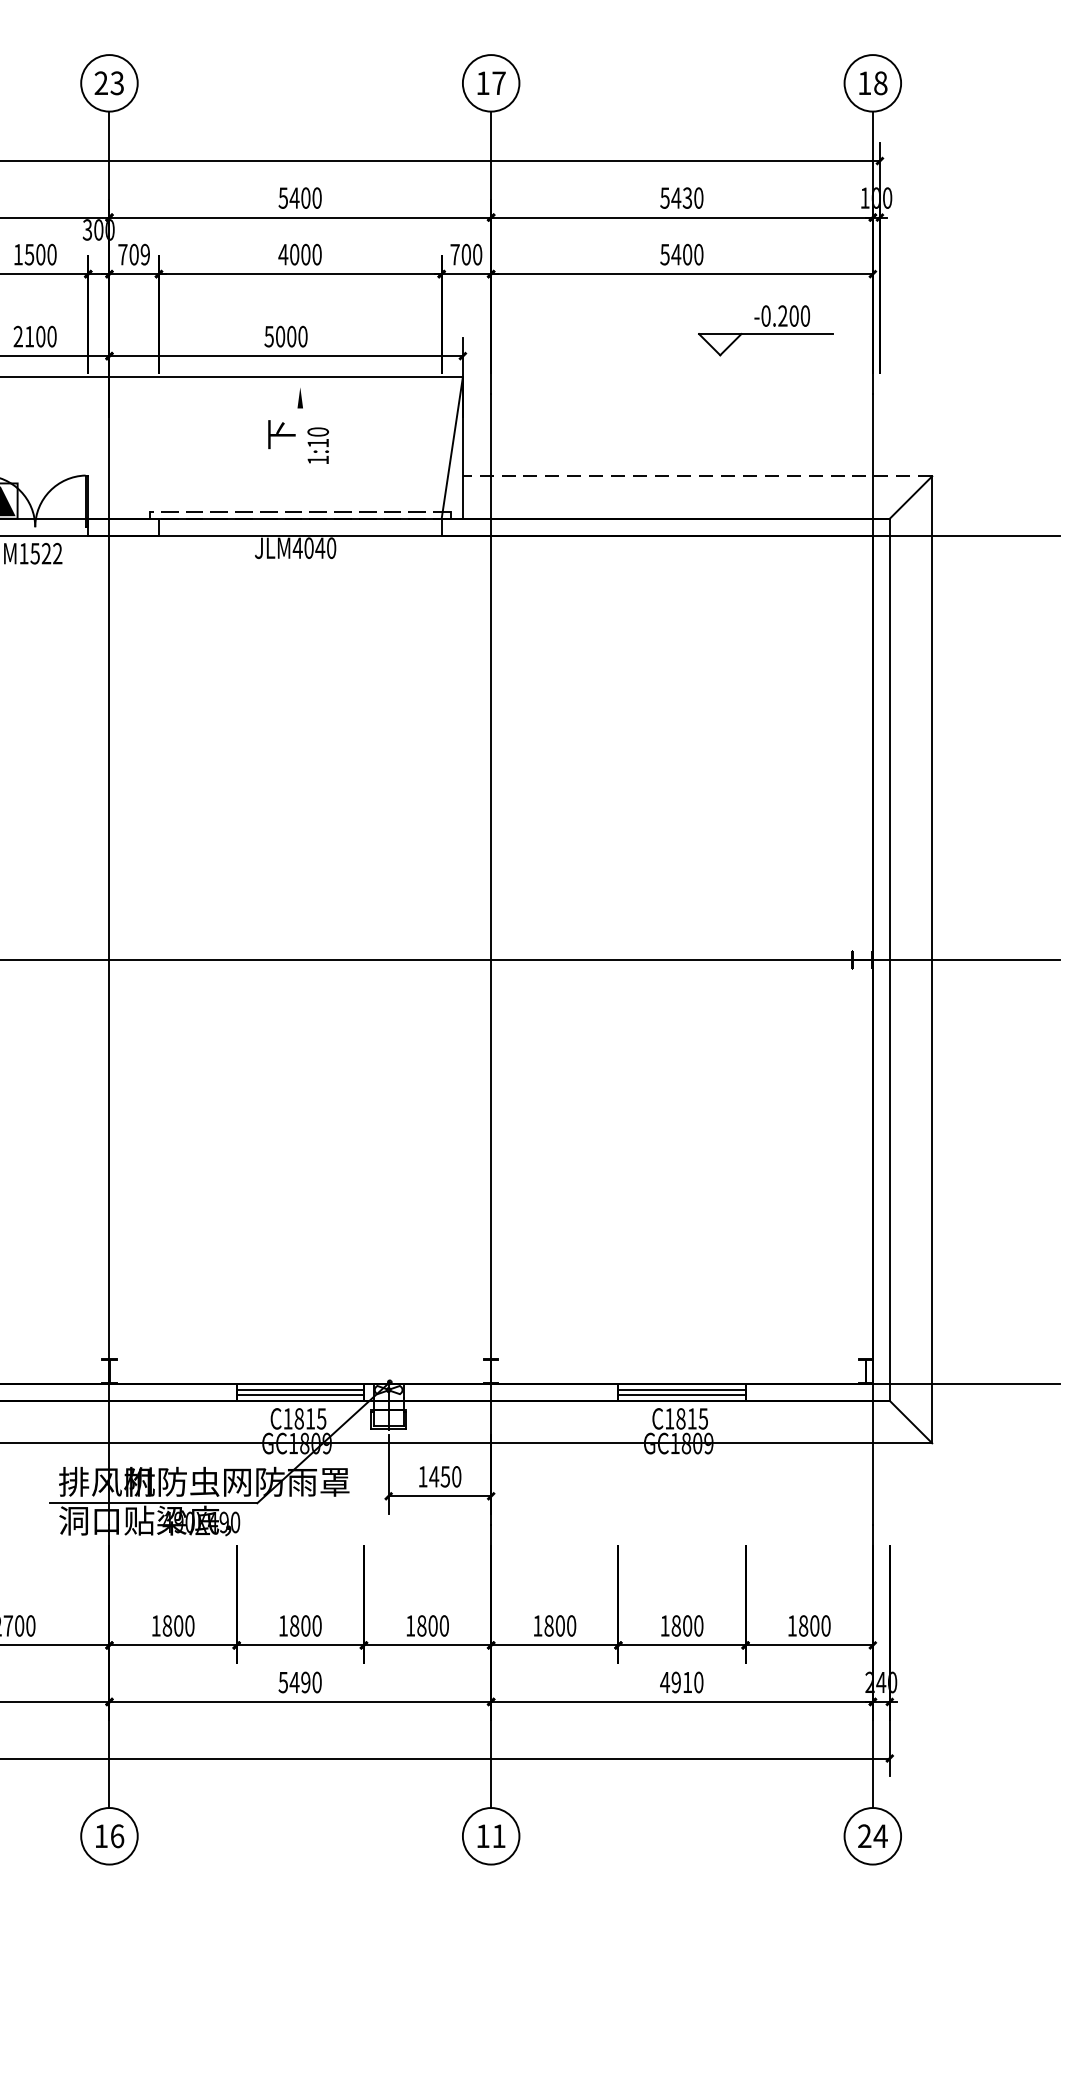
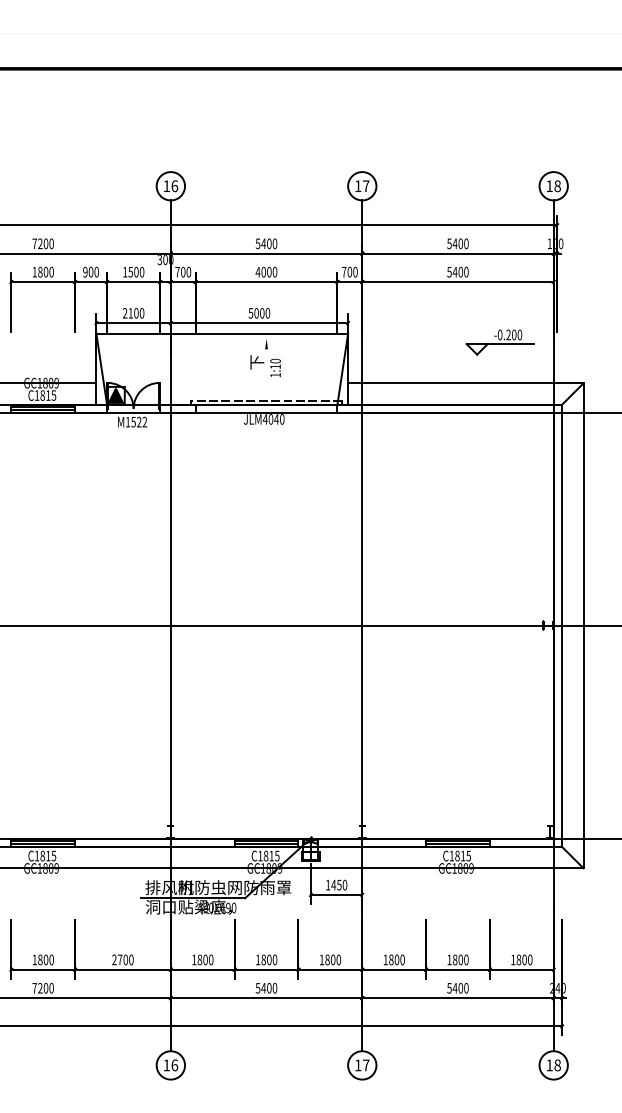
text: (108, 83) -> (170, 186), 23 -> 16
text: (686, 197) -> (460, 243), 5430 -> 5400
text: (144, 255) -> (188, 272), 709 -> 700
part: (764, 331) -> (499, 342), moved
line: (696, 476) -> (465, 383), dashed -> solid
text: (306, 1682) -> (269, 988), 5490 -> 5400
text: (677, 1682) -> (455, 988), 4910 -> 5400
text: (499, 1836) -> (366, 1065), 11 -> 17
text: (872, 1836) -> (553, 1065), 24 -> 18

